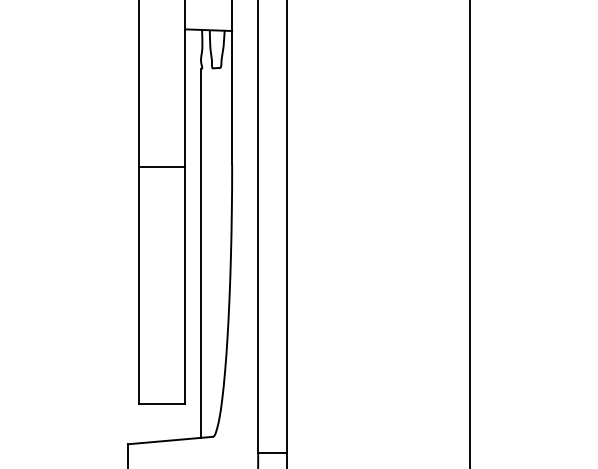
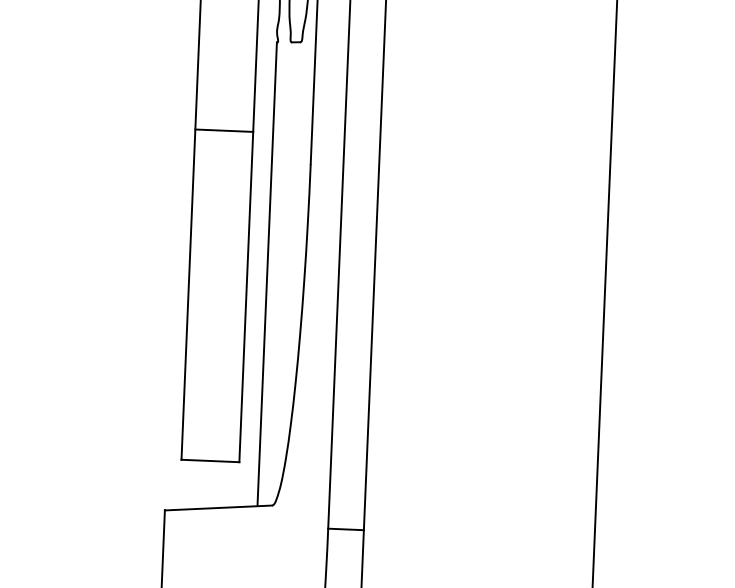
line: (162, 166) -> (224, 130), moved

